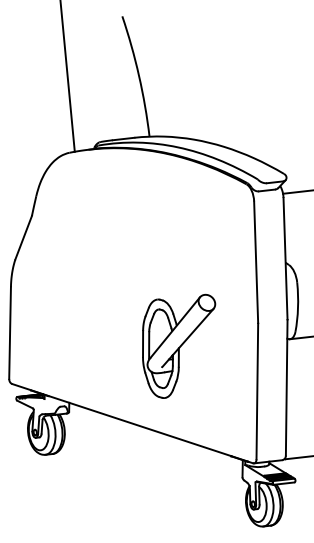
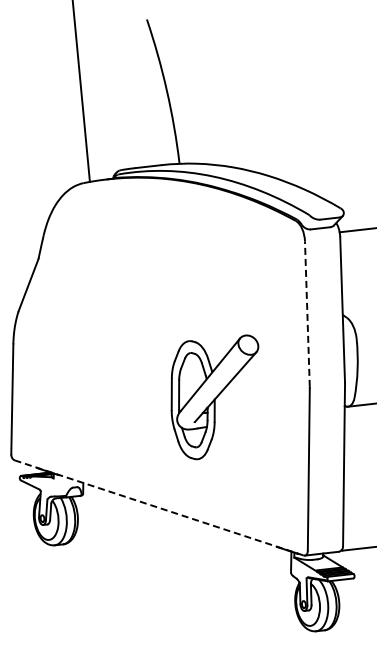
line: (256, 262) -> (307, 314), solid -> dashed
part: (178, 346) -> (214, 397), moved
line: (132, 423) -> (159, 507), solid -> dashed

